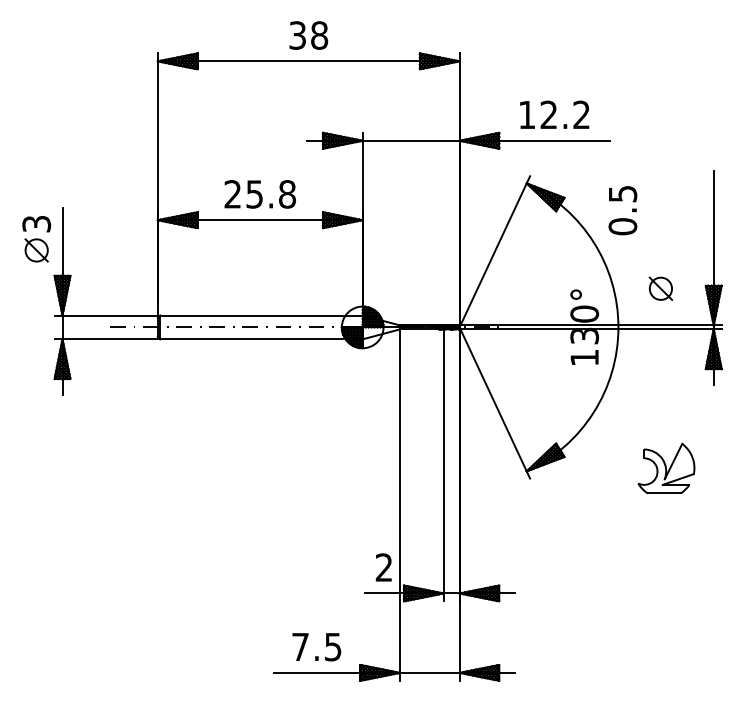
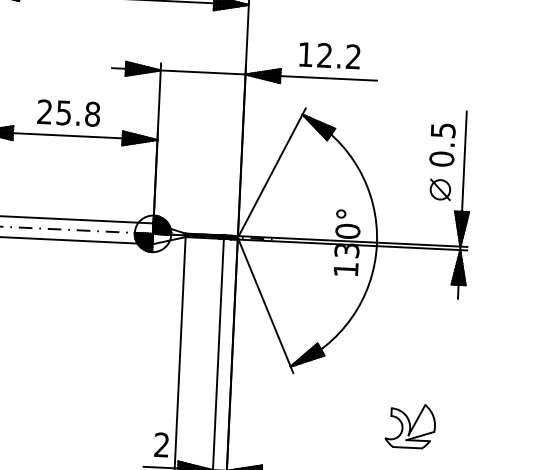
text: (622, 210) -> (442, 144), moved
part: (660, 288) -> (440, 189), moved
part: (666, 468) -> (410, 425), moved

